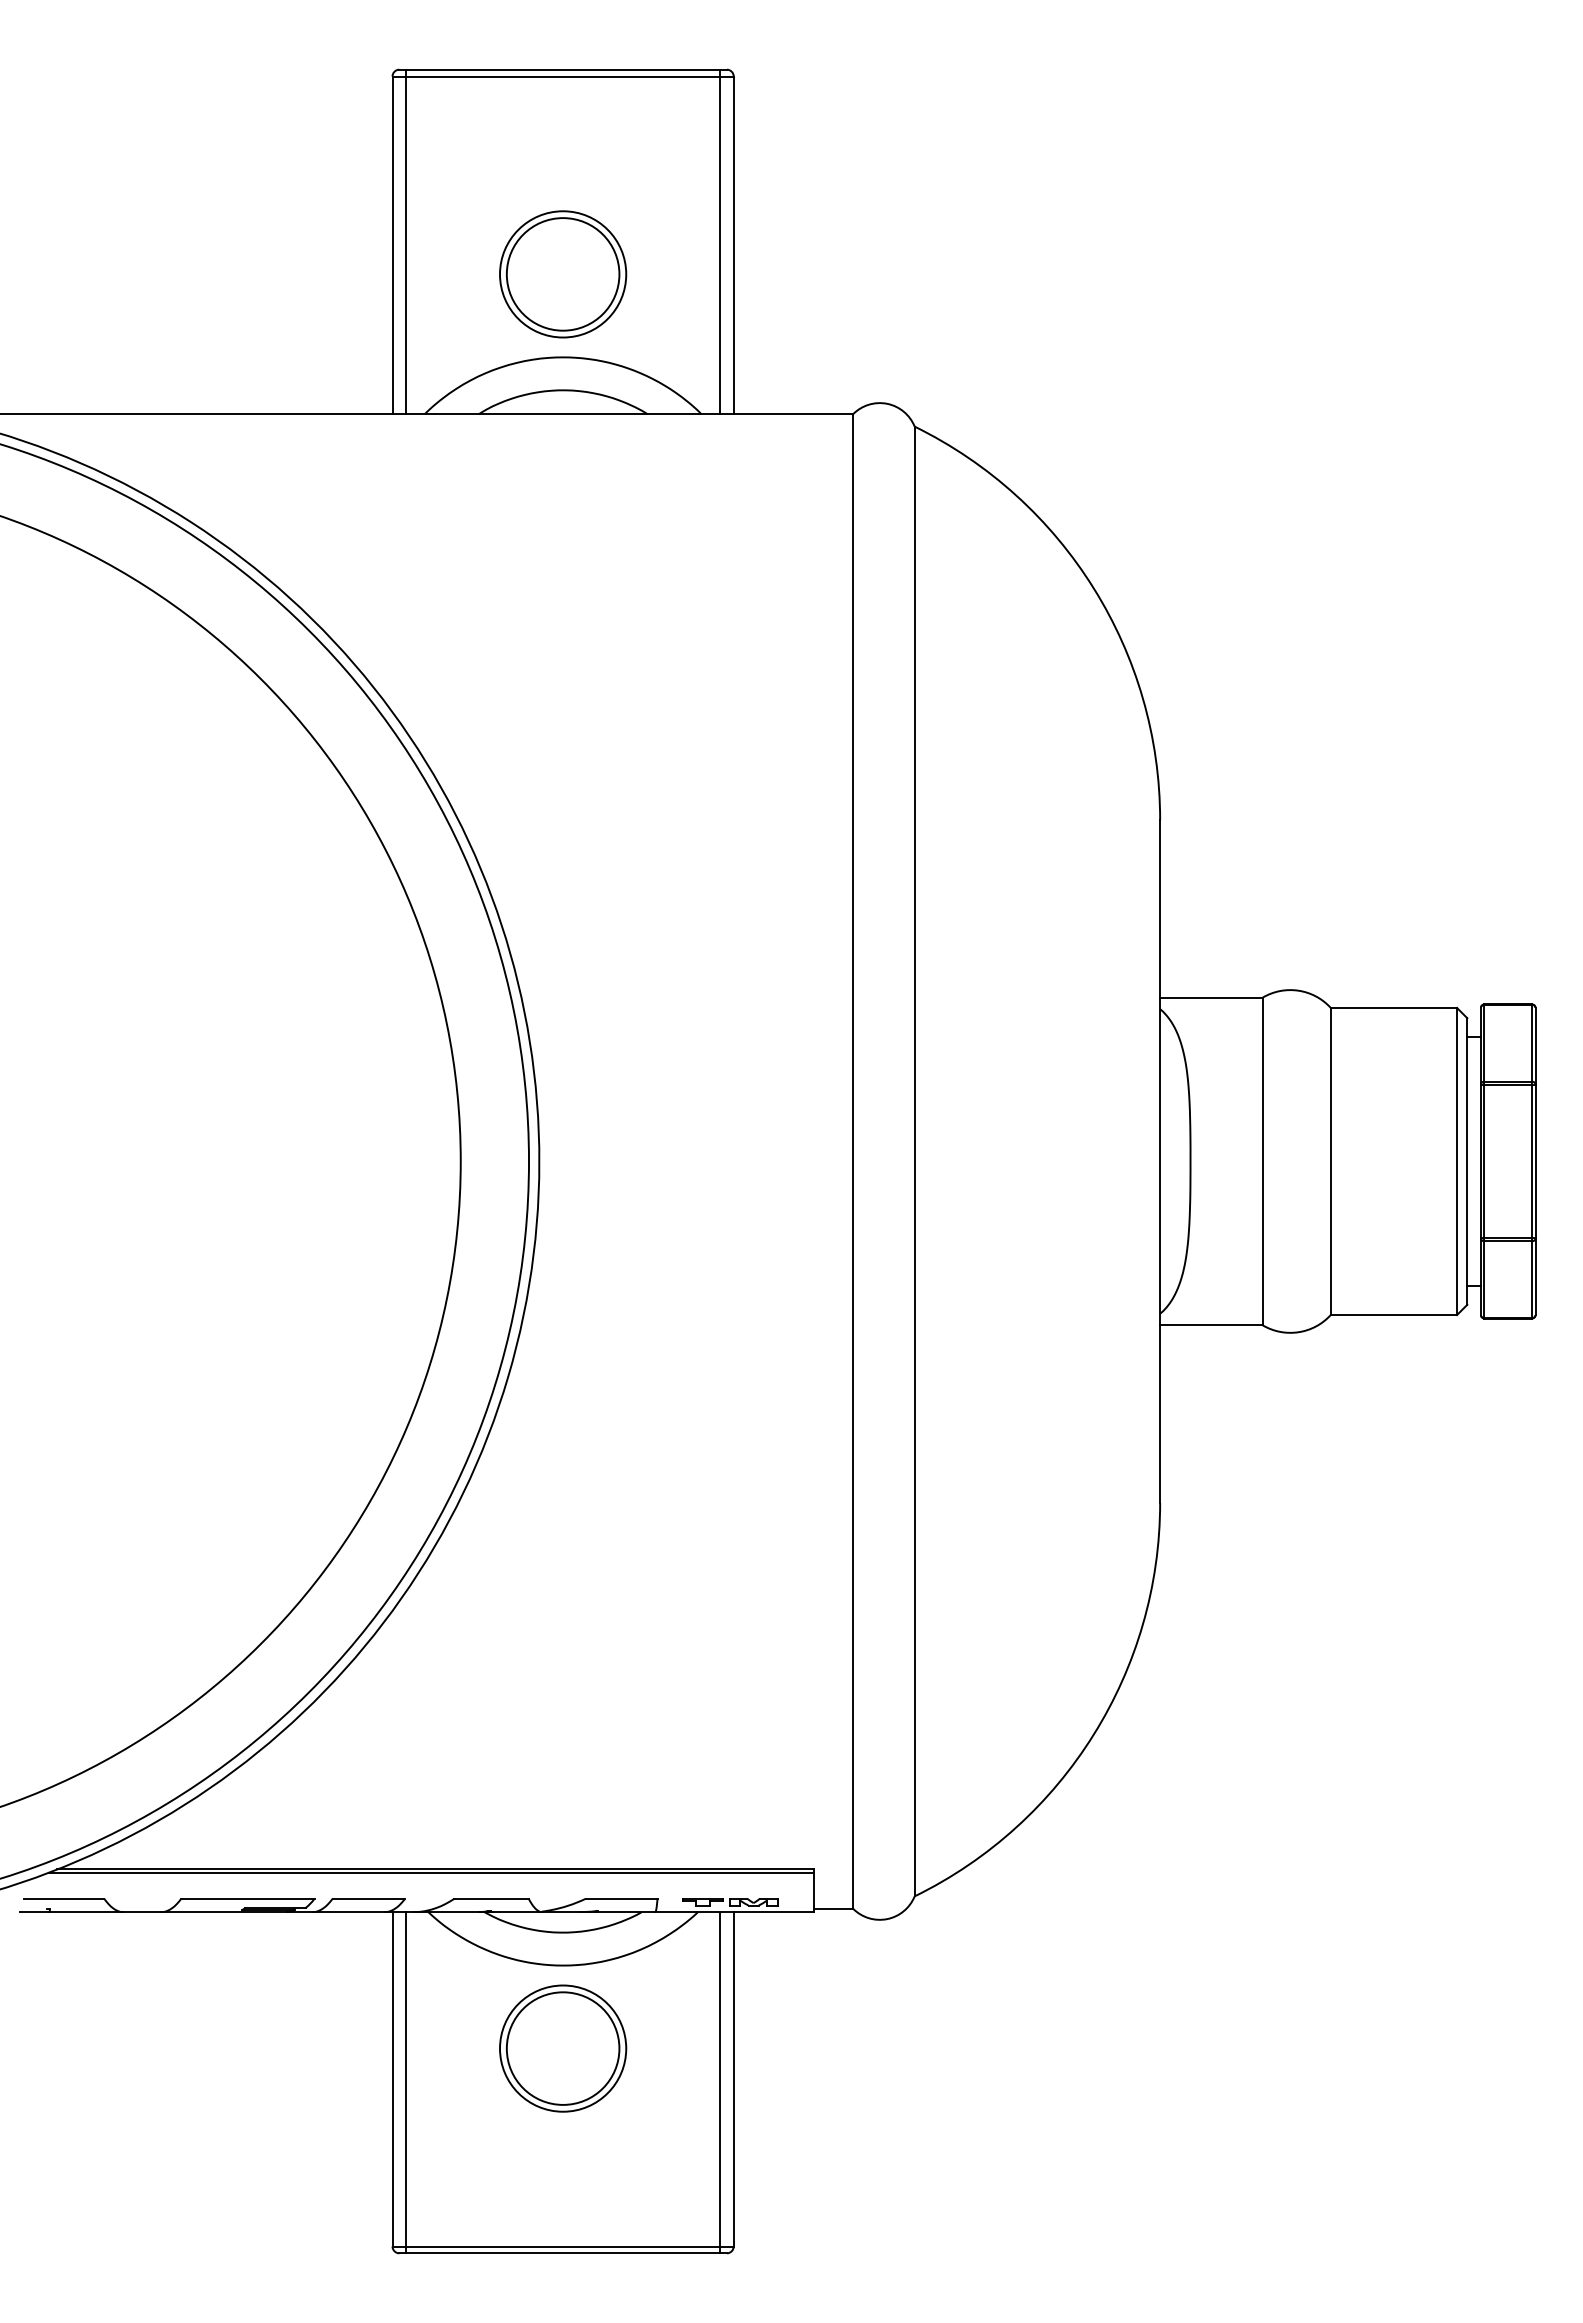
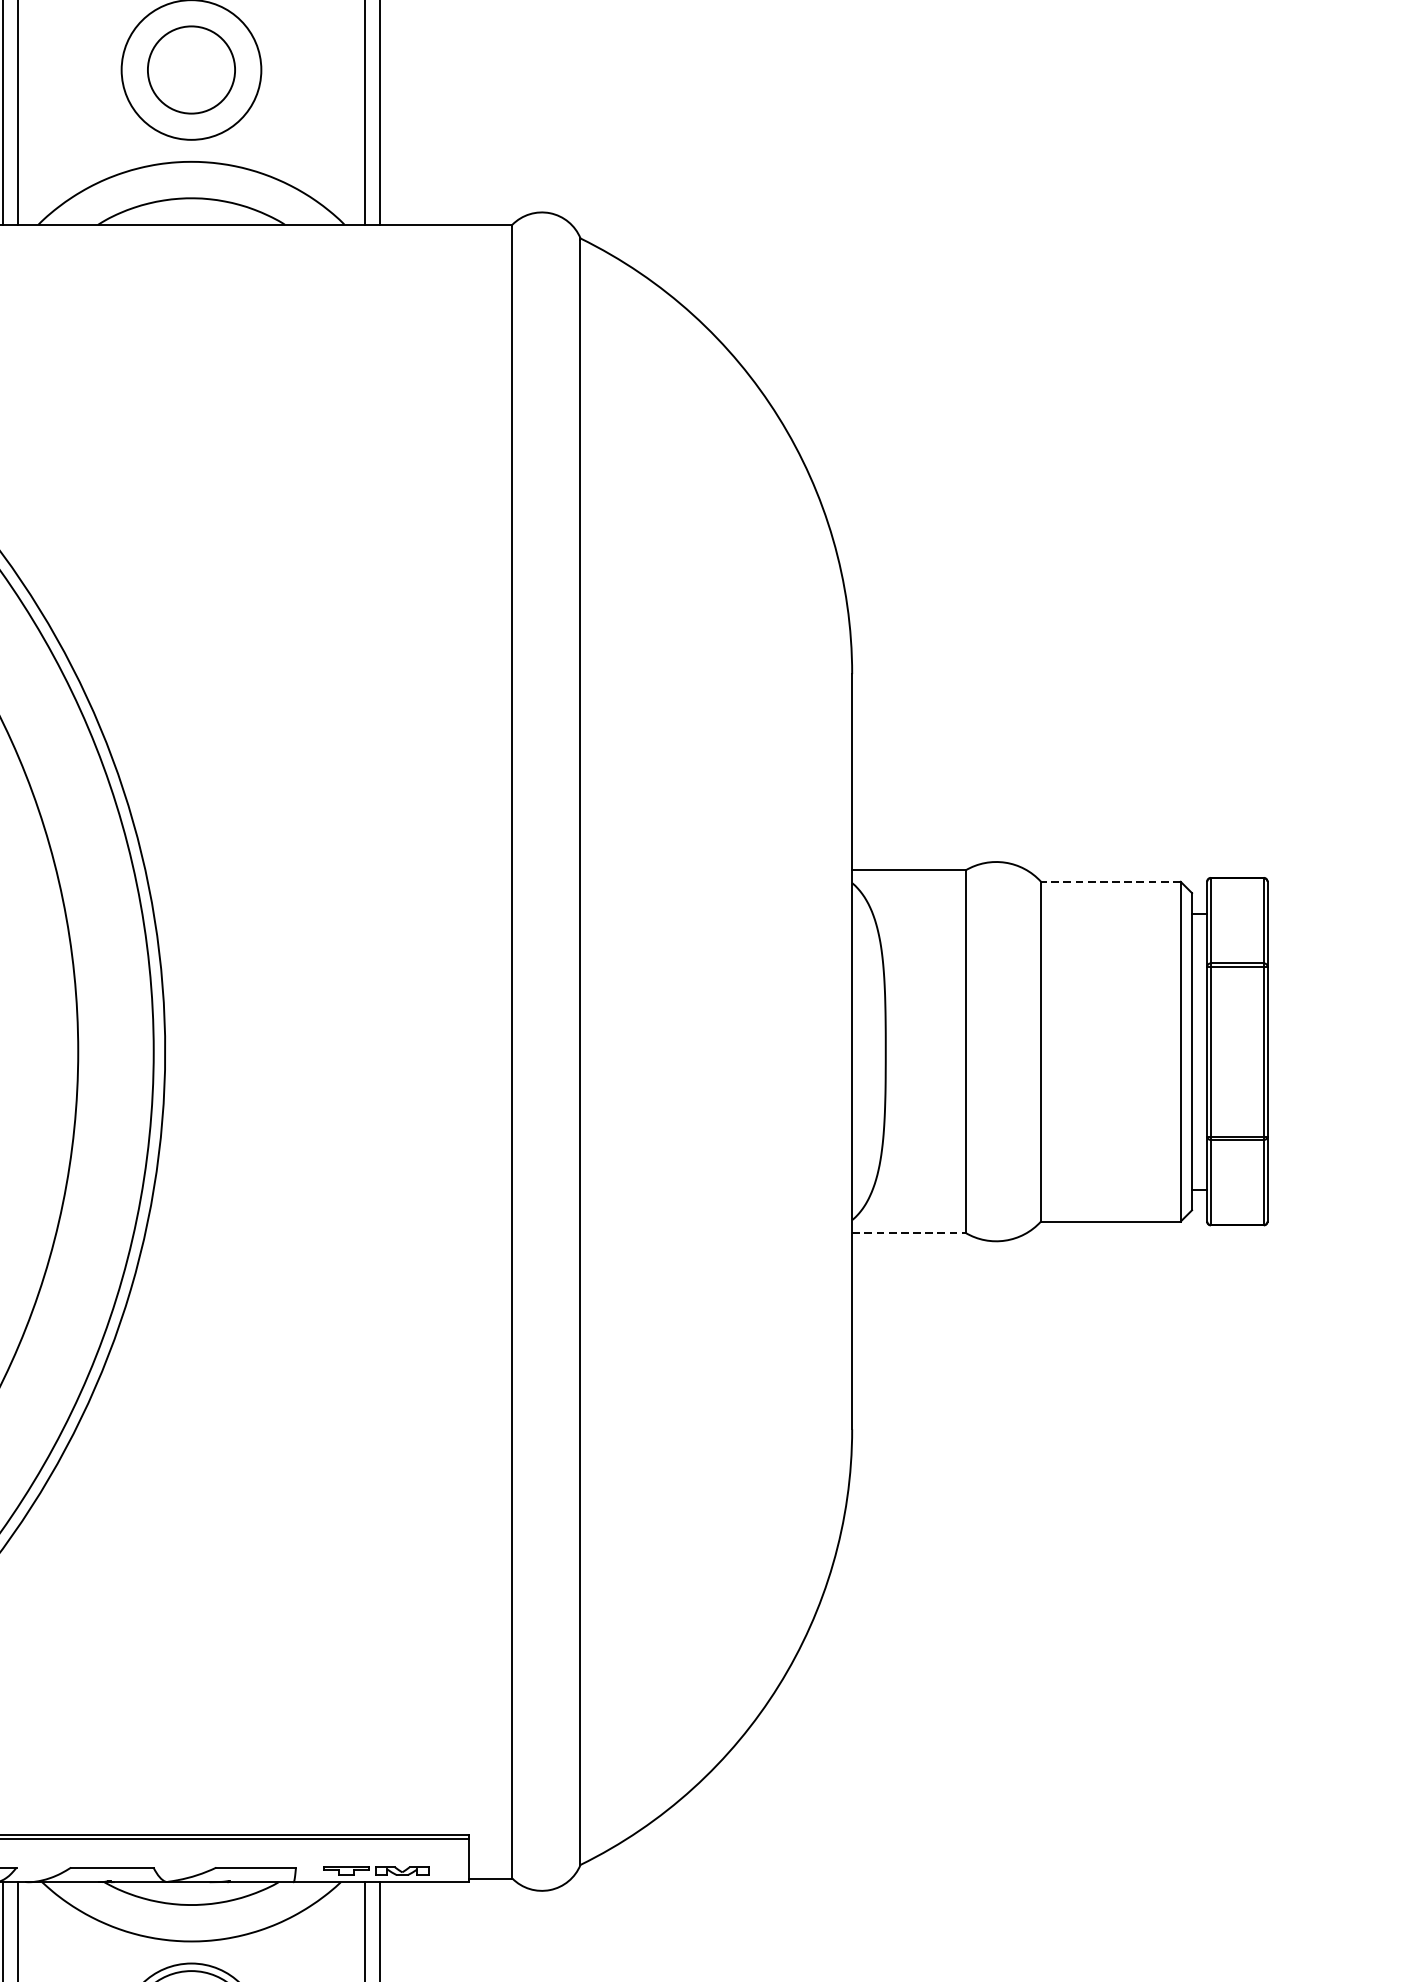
circle: (562, 274) -> (190, 70), size x0.7
line: (1393, 1007) -> (1110, 881), solid -> dashed
line: (1211, 1325) -> (909, 1233), solid -> dashed

